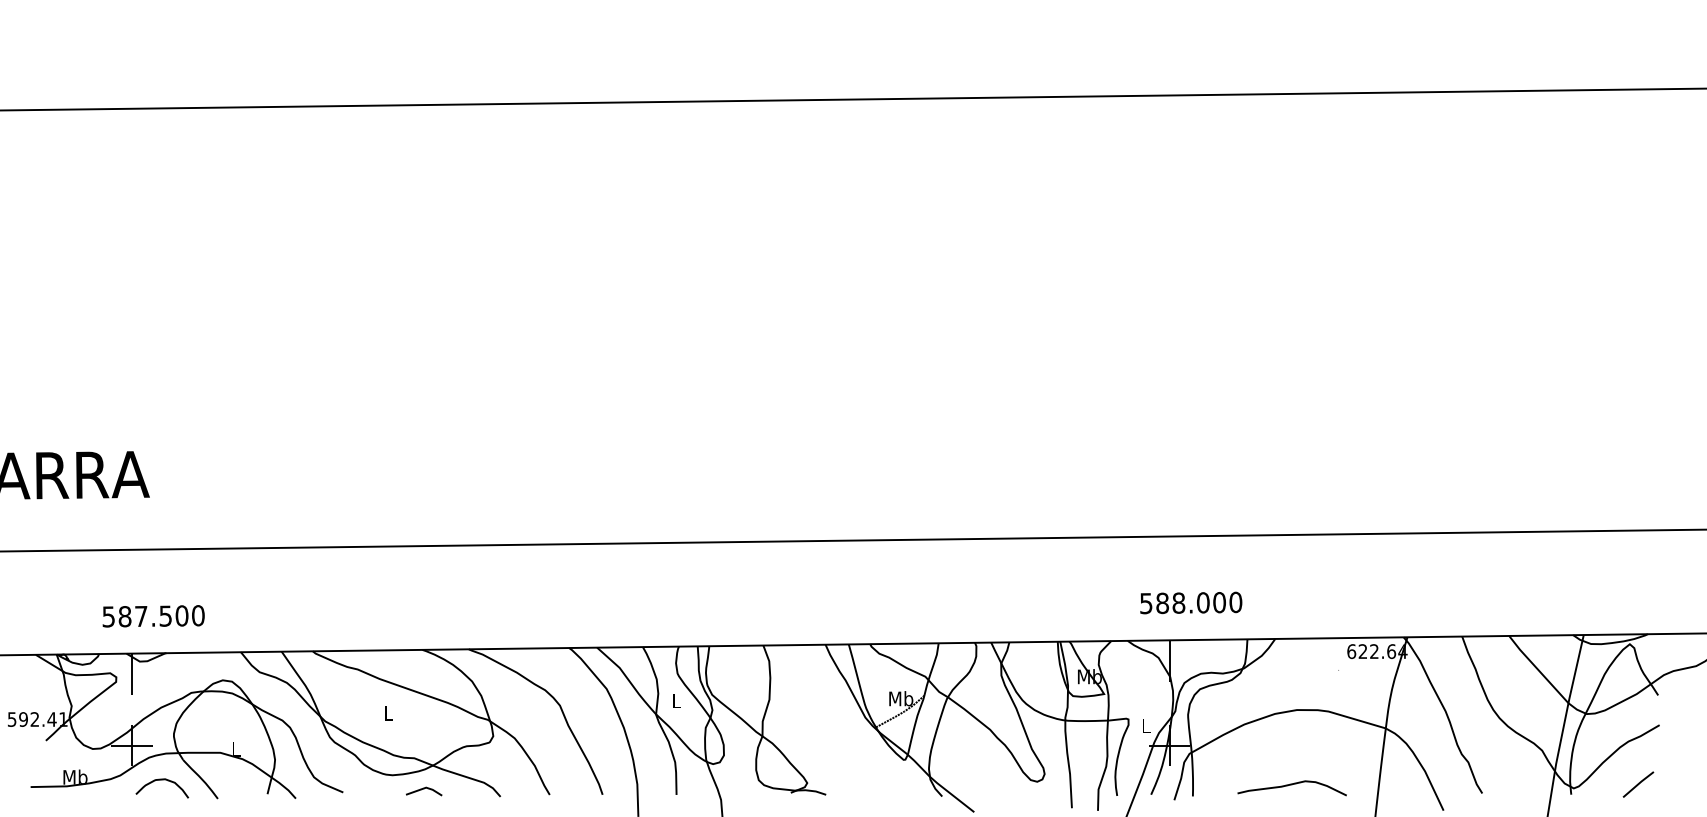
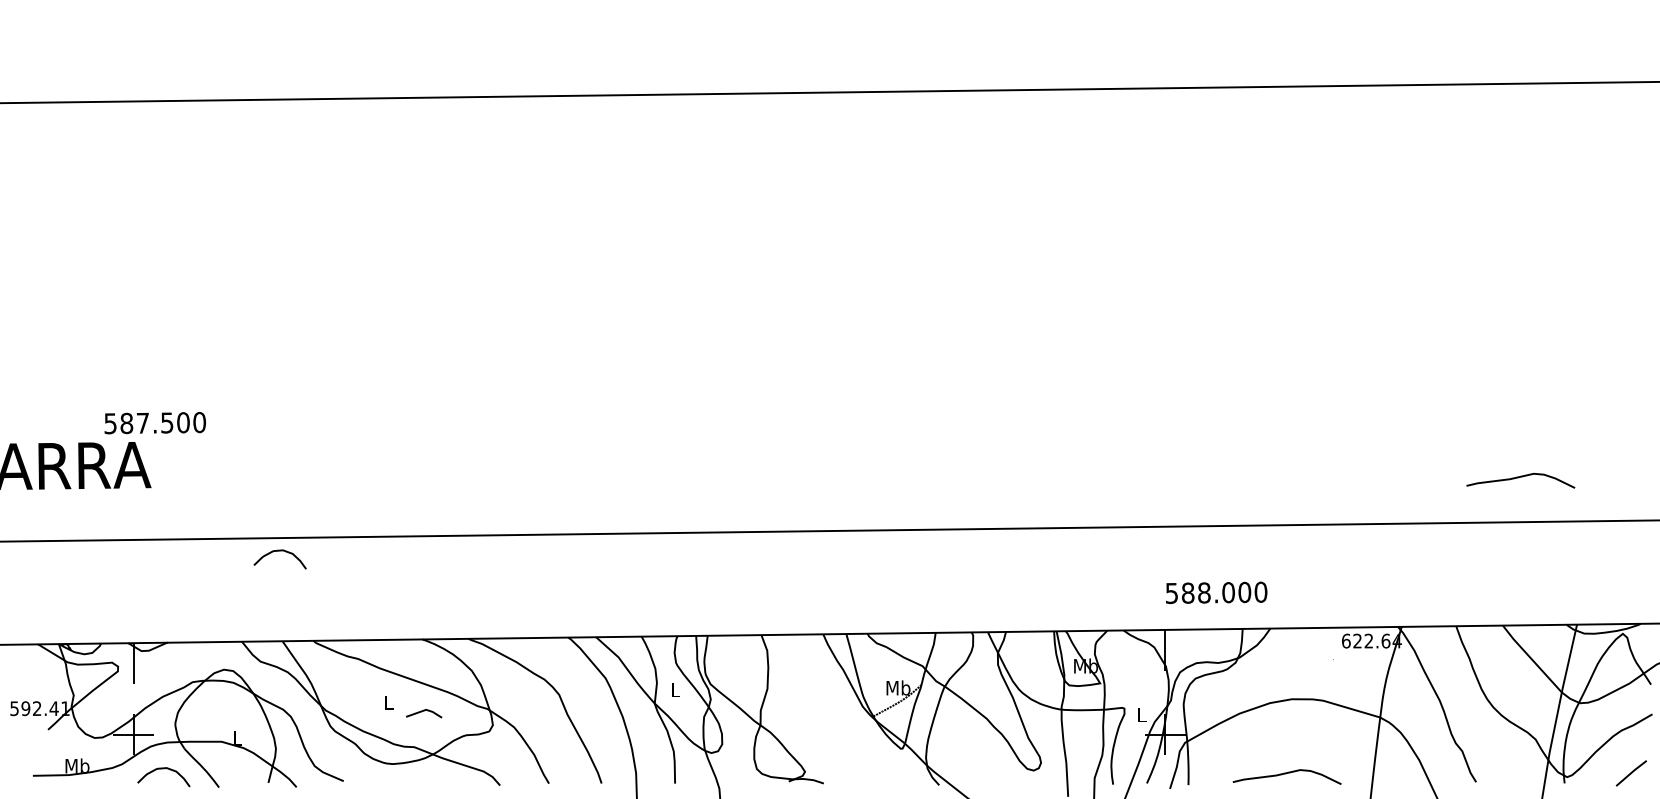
curve: (1526, 487) -> (1520, 477), added
curve: (279, 561) -> (280, 551), added
text: (1191, 602) -> (1216, 592), moved
text: (153, 616) -> (155, 423), moved
line: (424, 789) -> (424, 711), moved

